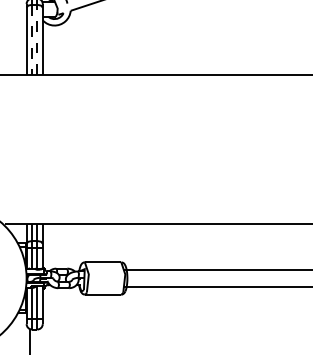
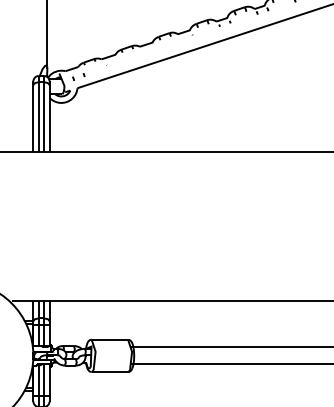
line: (37, 39) -> (44, 116), dashed -> solid
line: (31, 40) -> (38, 117), dashed -> solid

